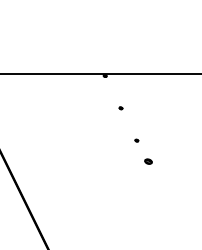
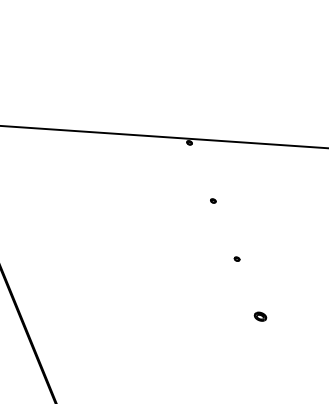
part: (148, 161) -> (260, 316), moved

